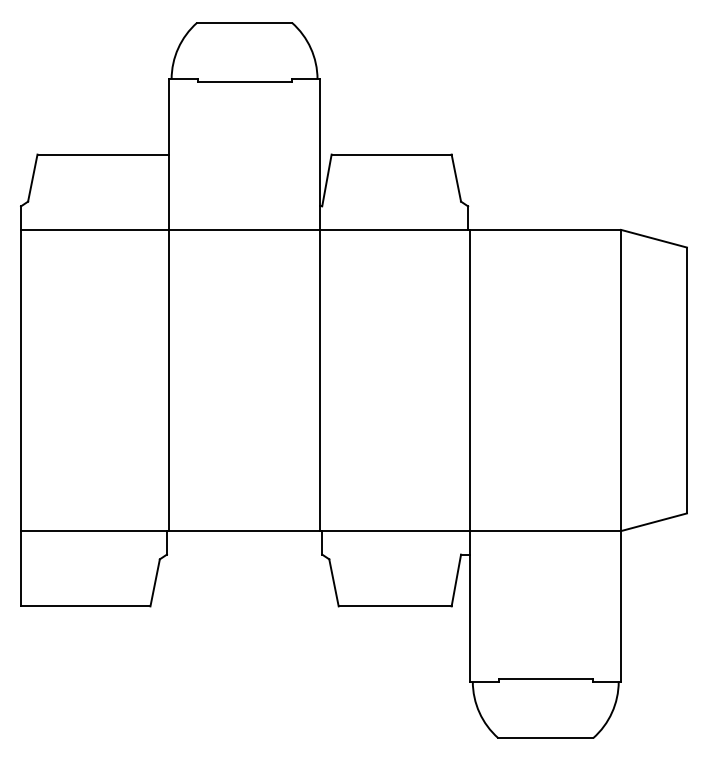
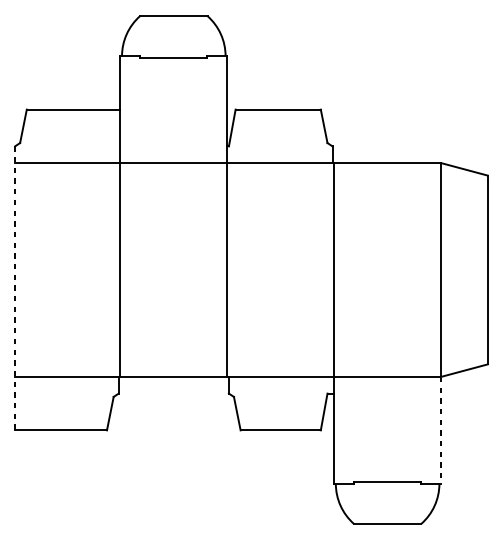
line: (21, 406) -> (15, 288), solid -> dashed
line: (621, 606) -> (441, 430), solid -> dashed

